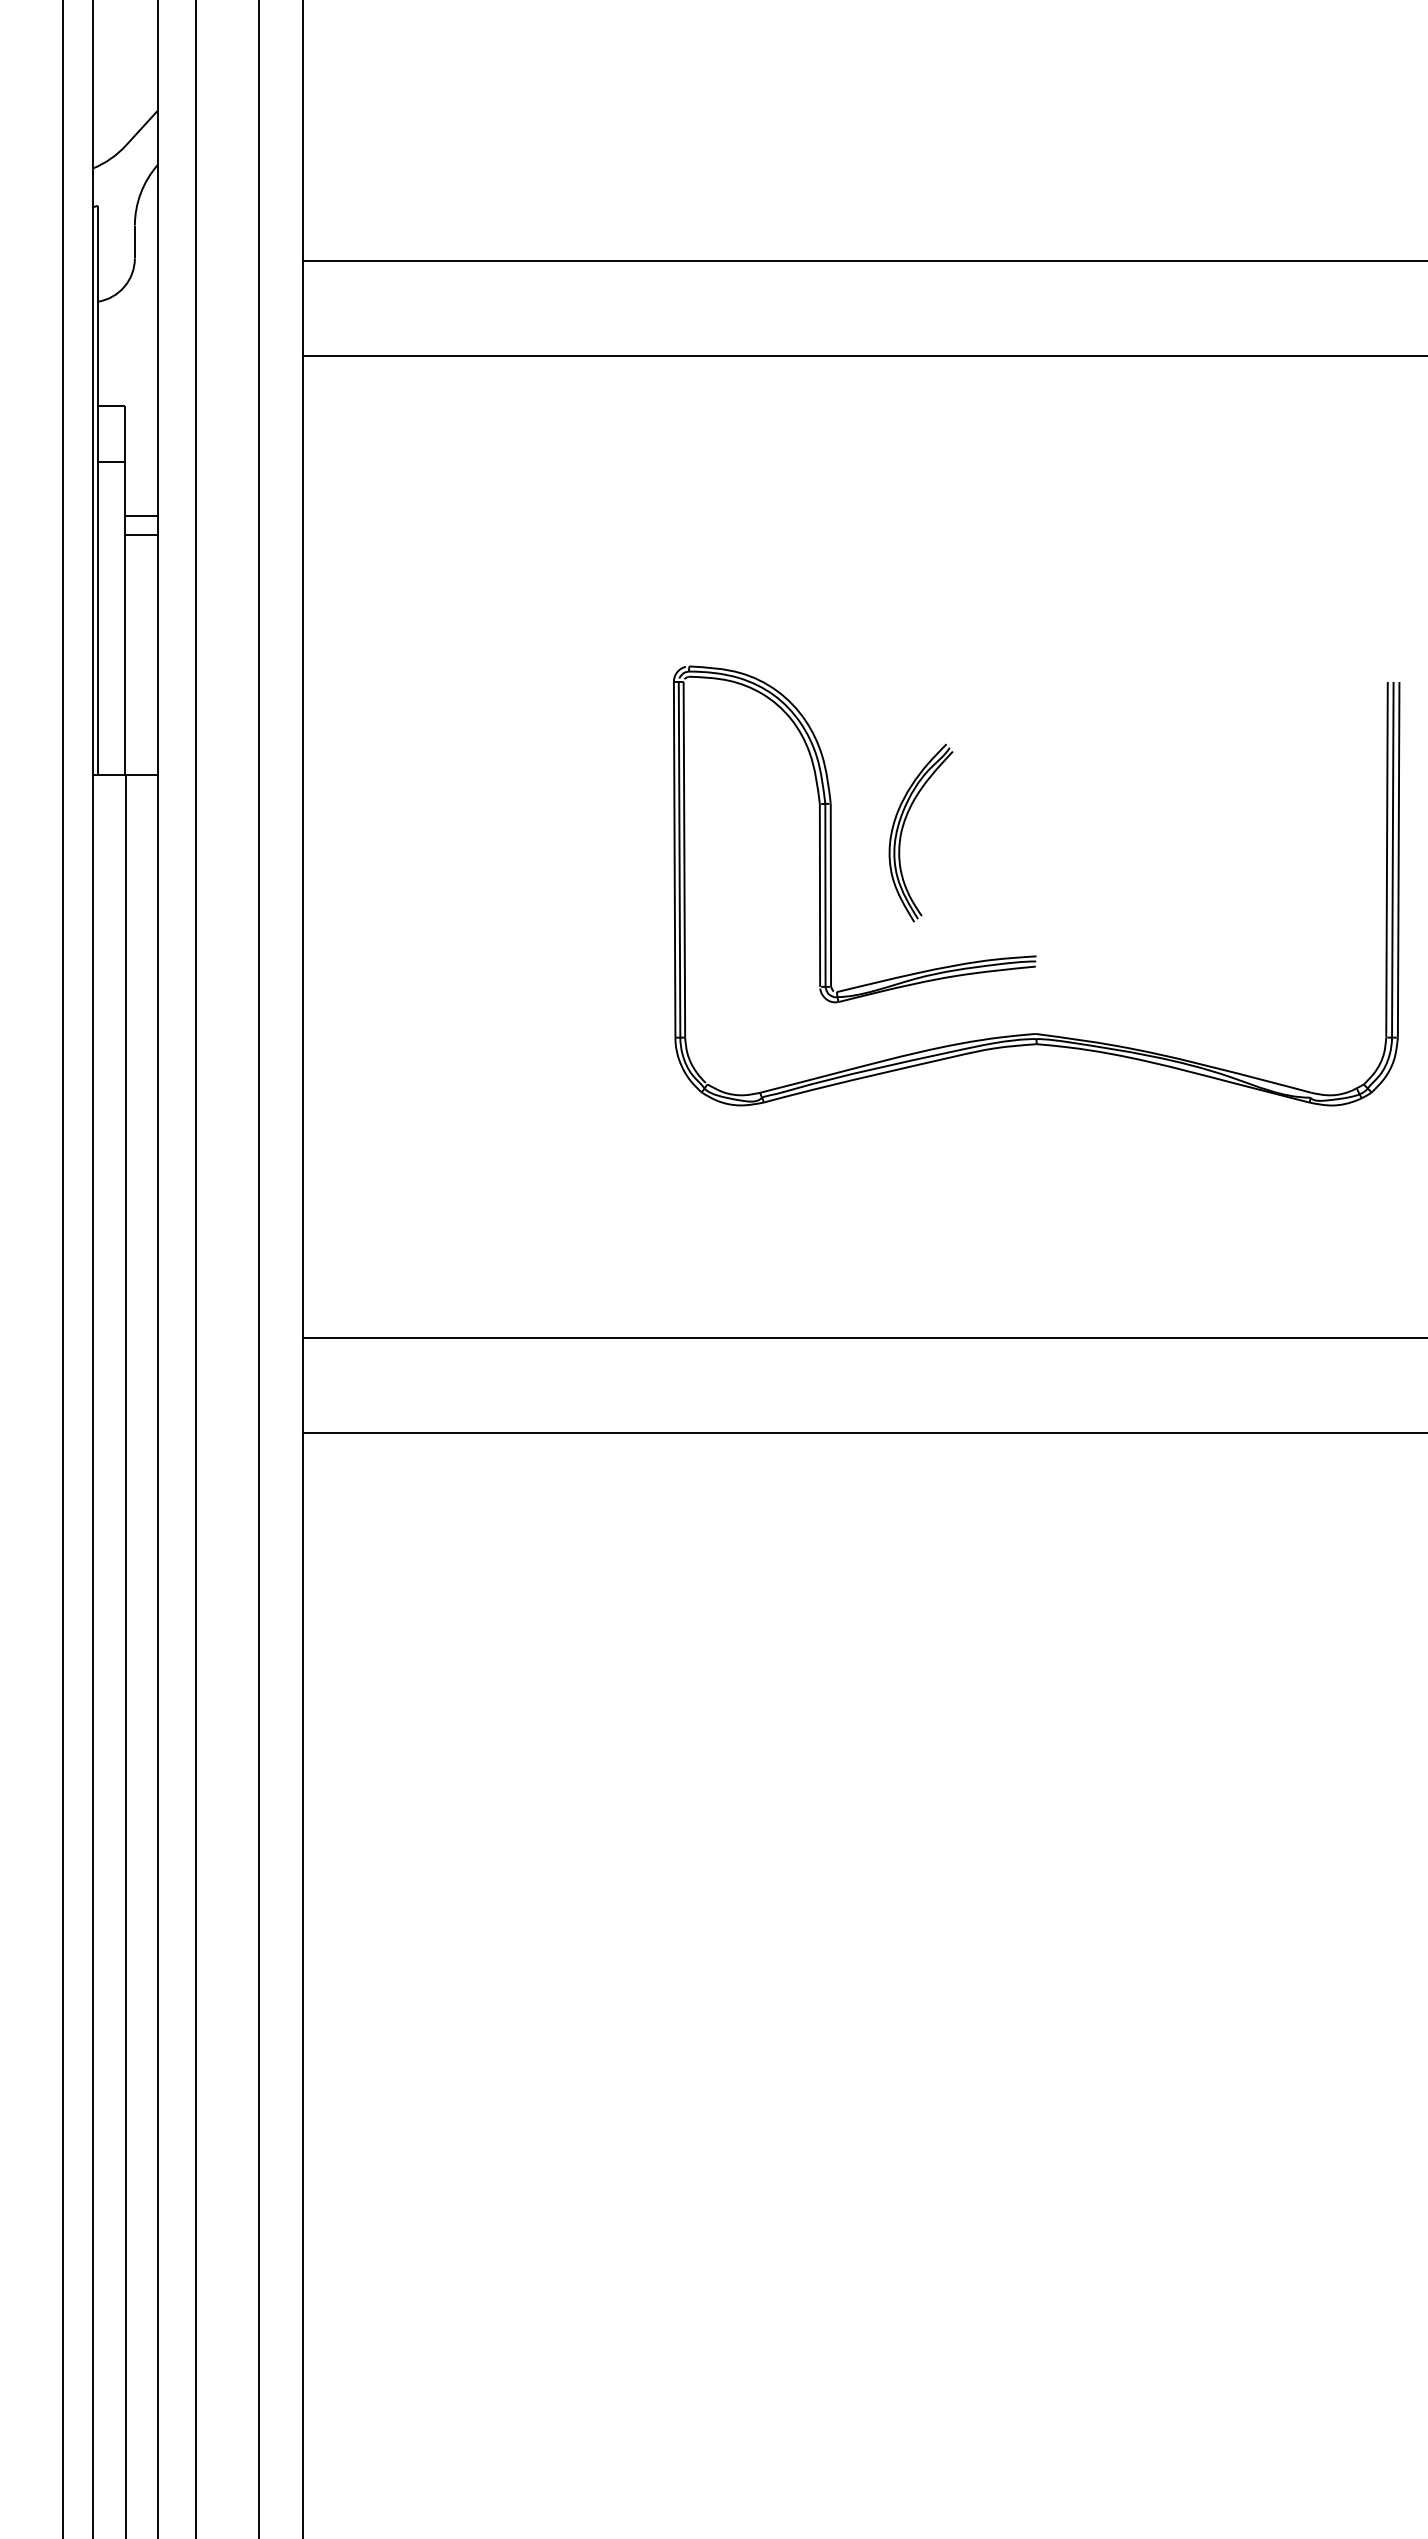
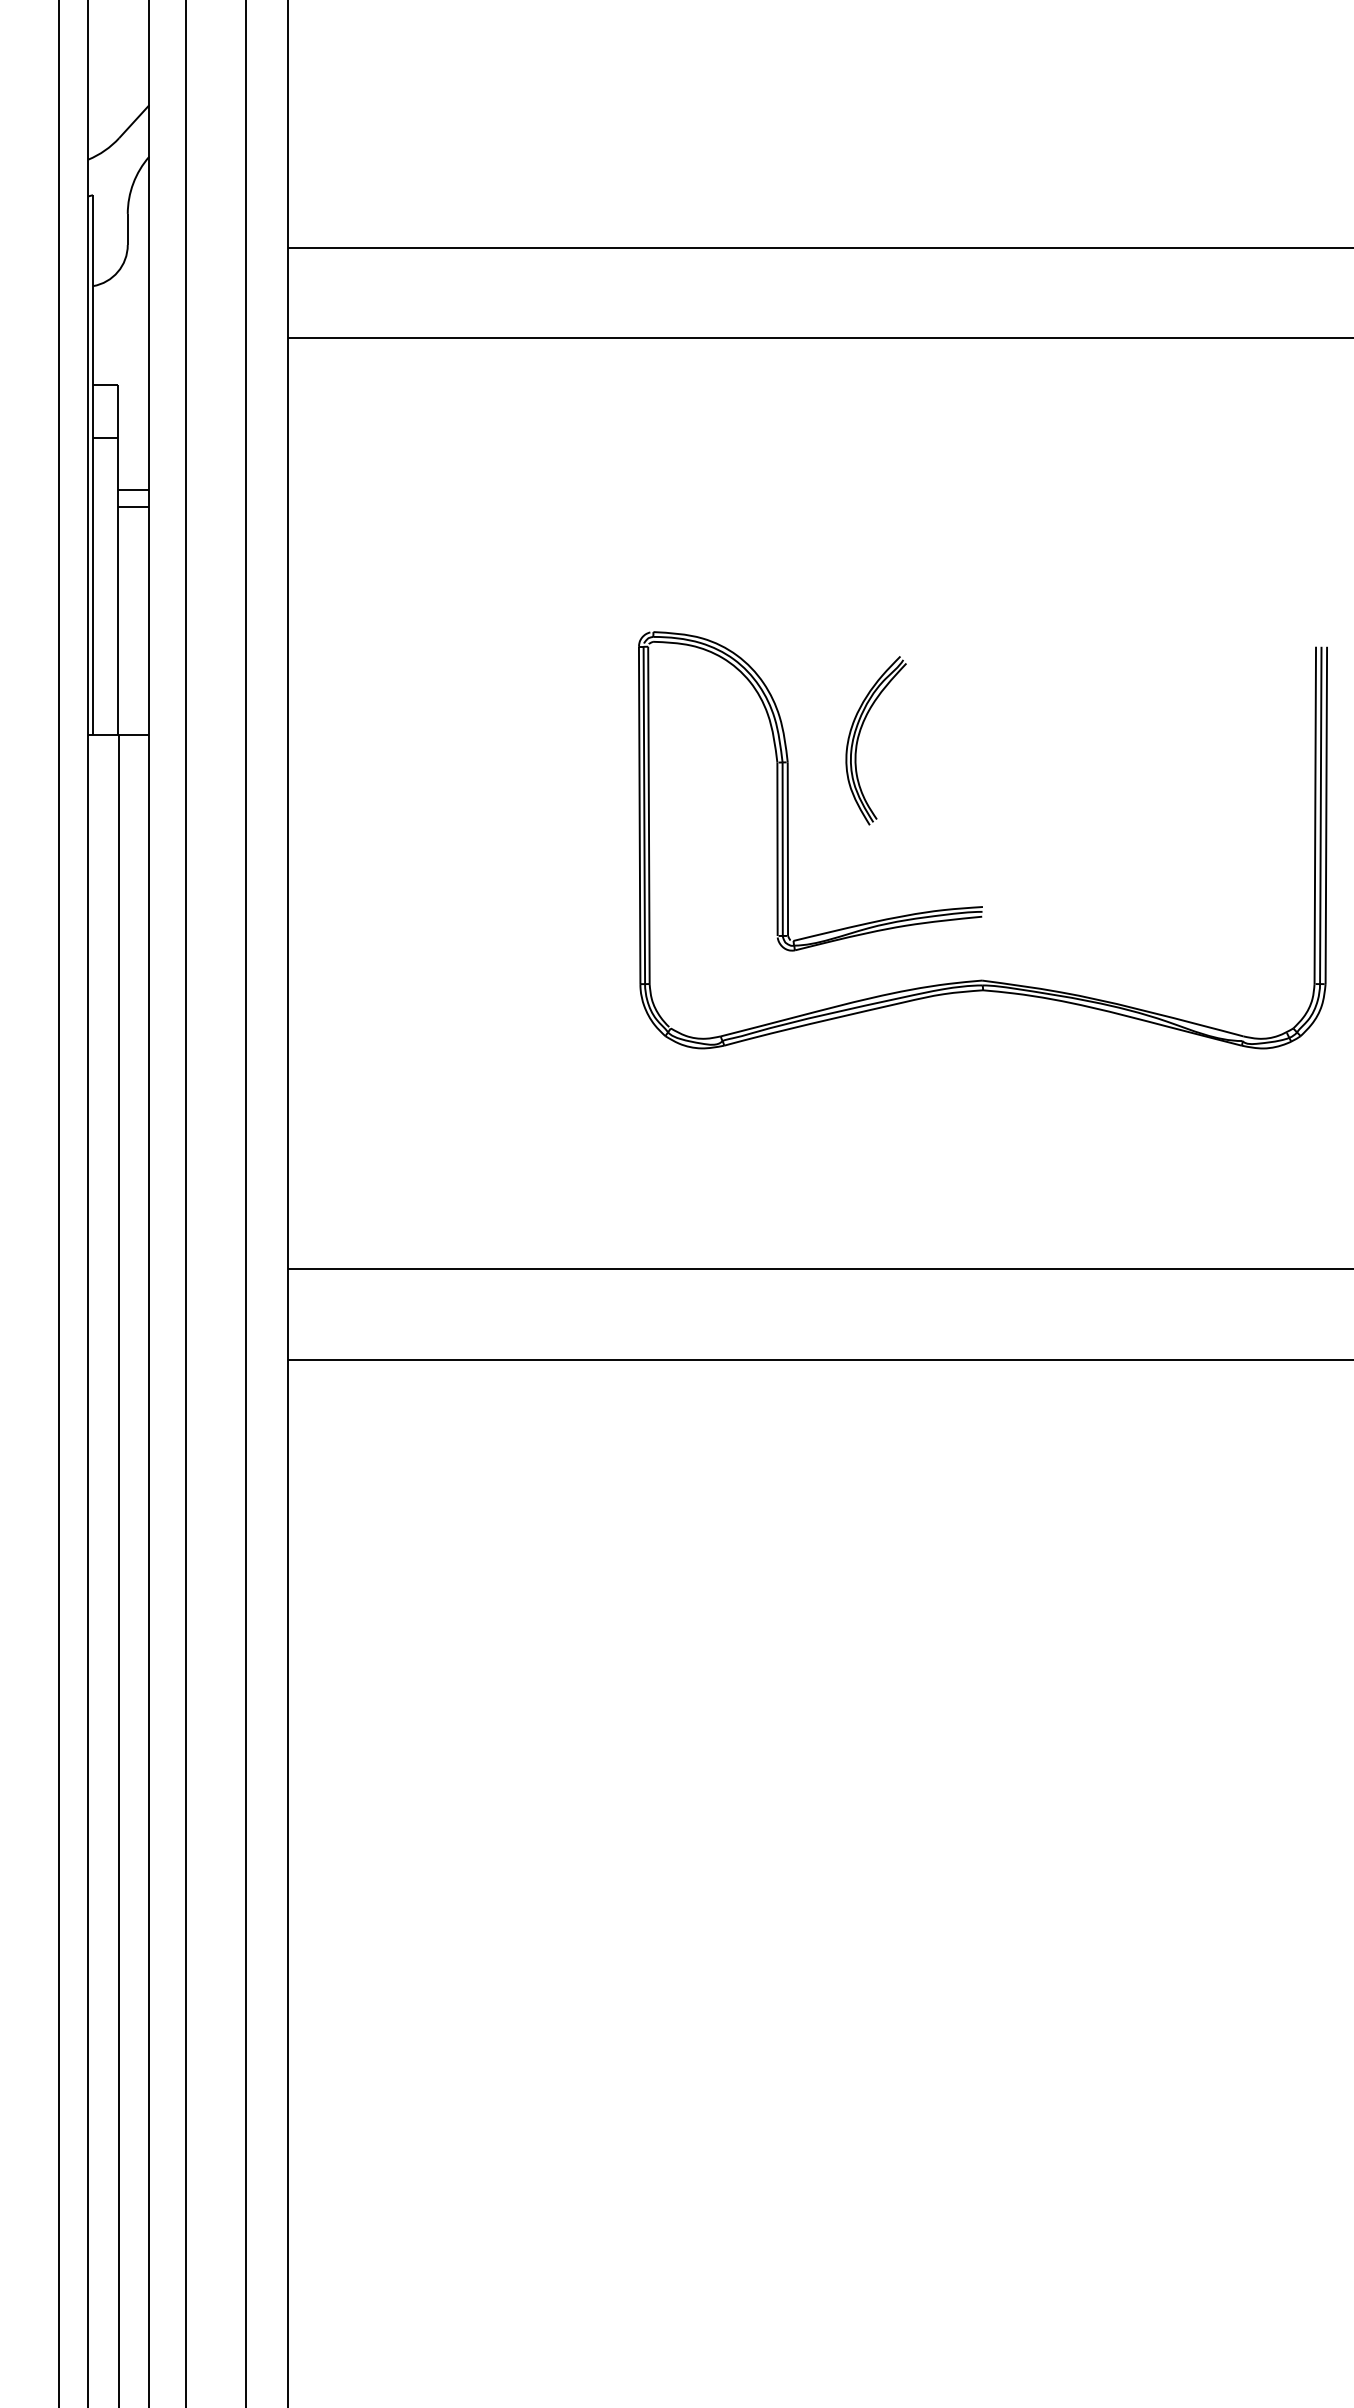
part: (904, 825) -> (860, 733), moved

